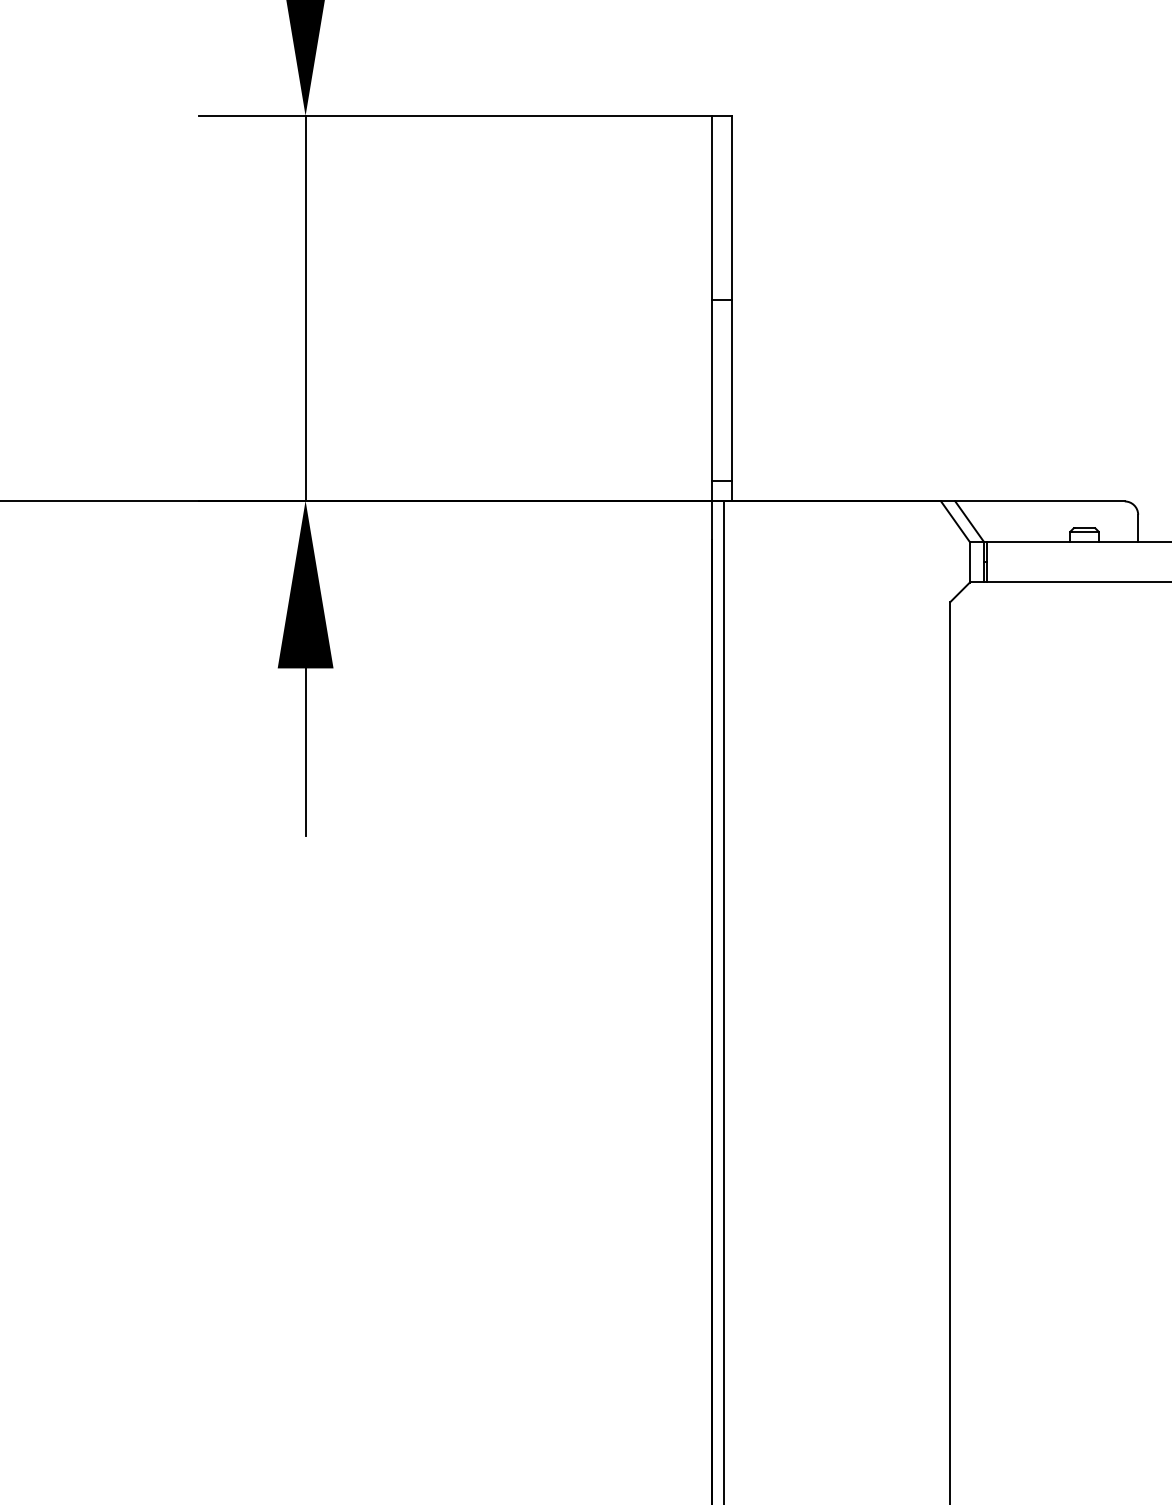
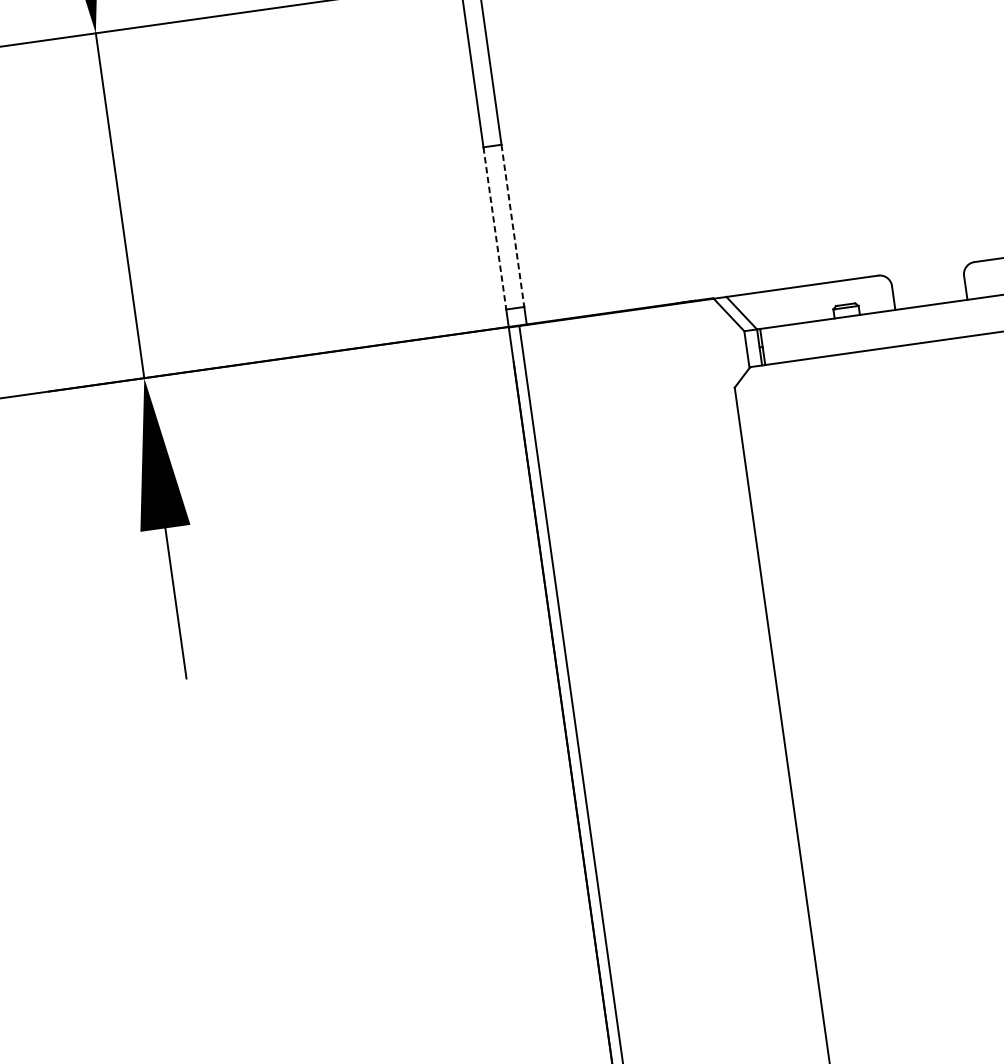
line: (712, 390) -> (494, 228), solid -> dashed
line: (732, 390) -> (512, 225), solid -> dashed

